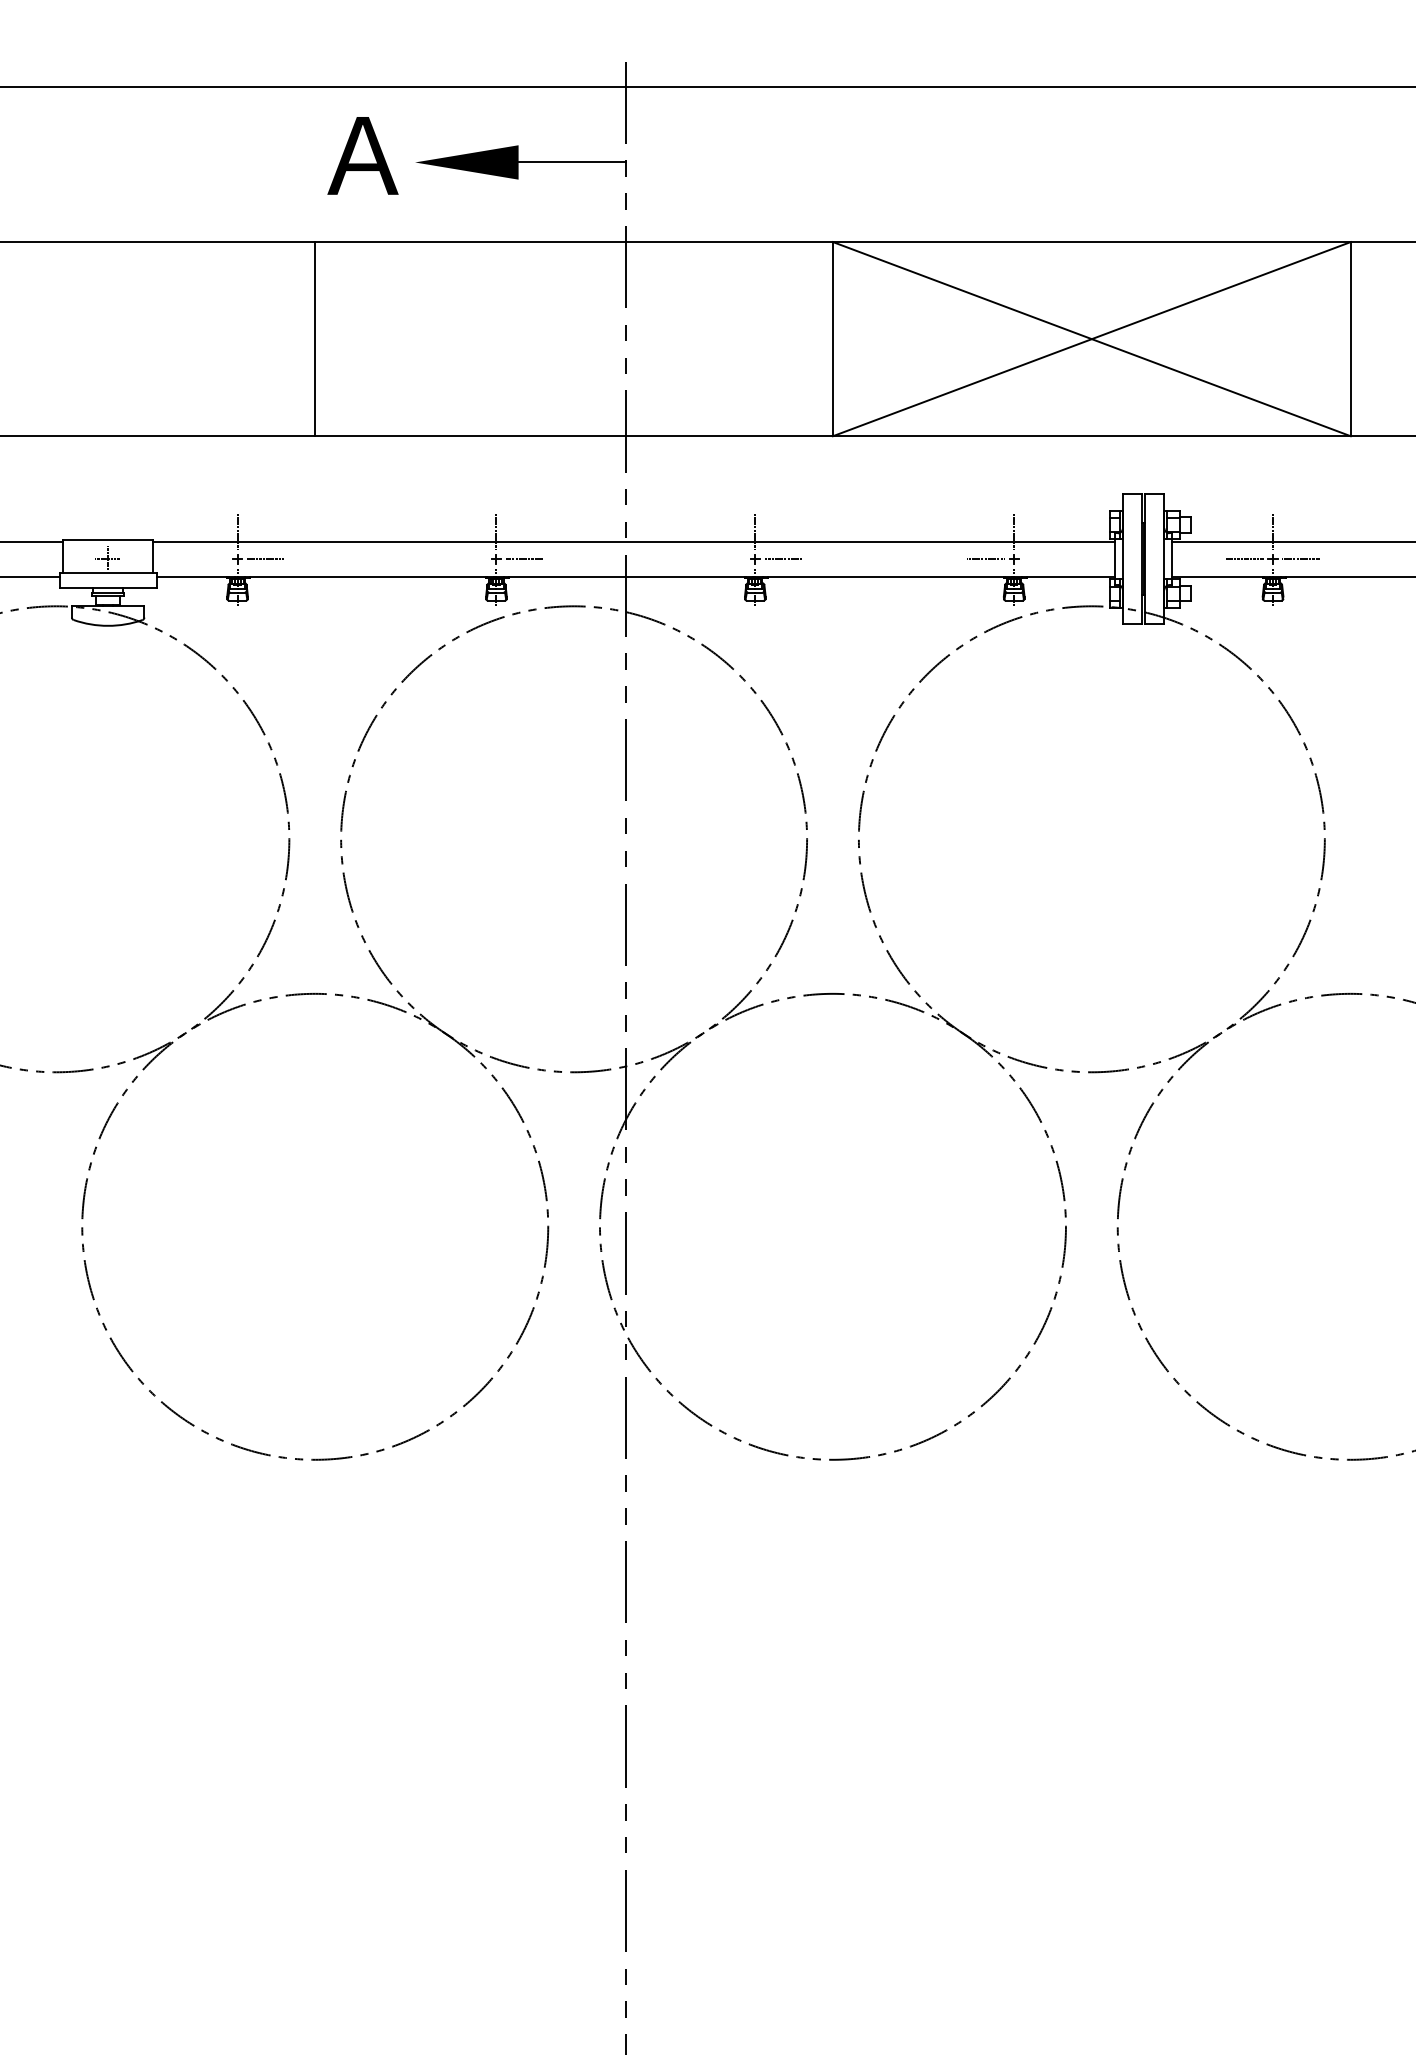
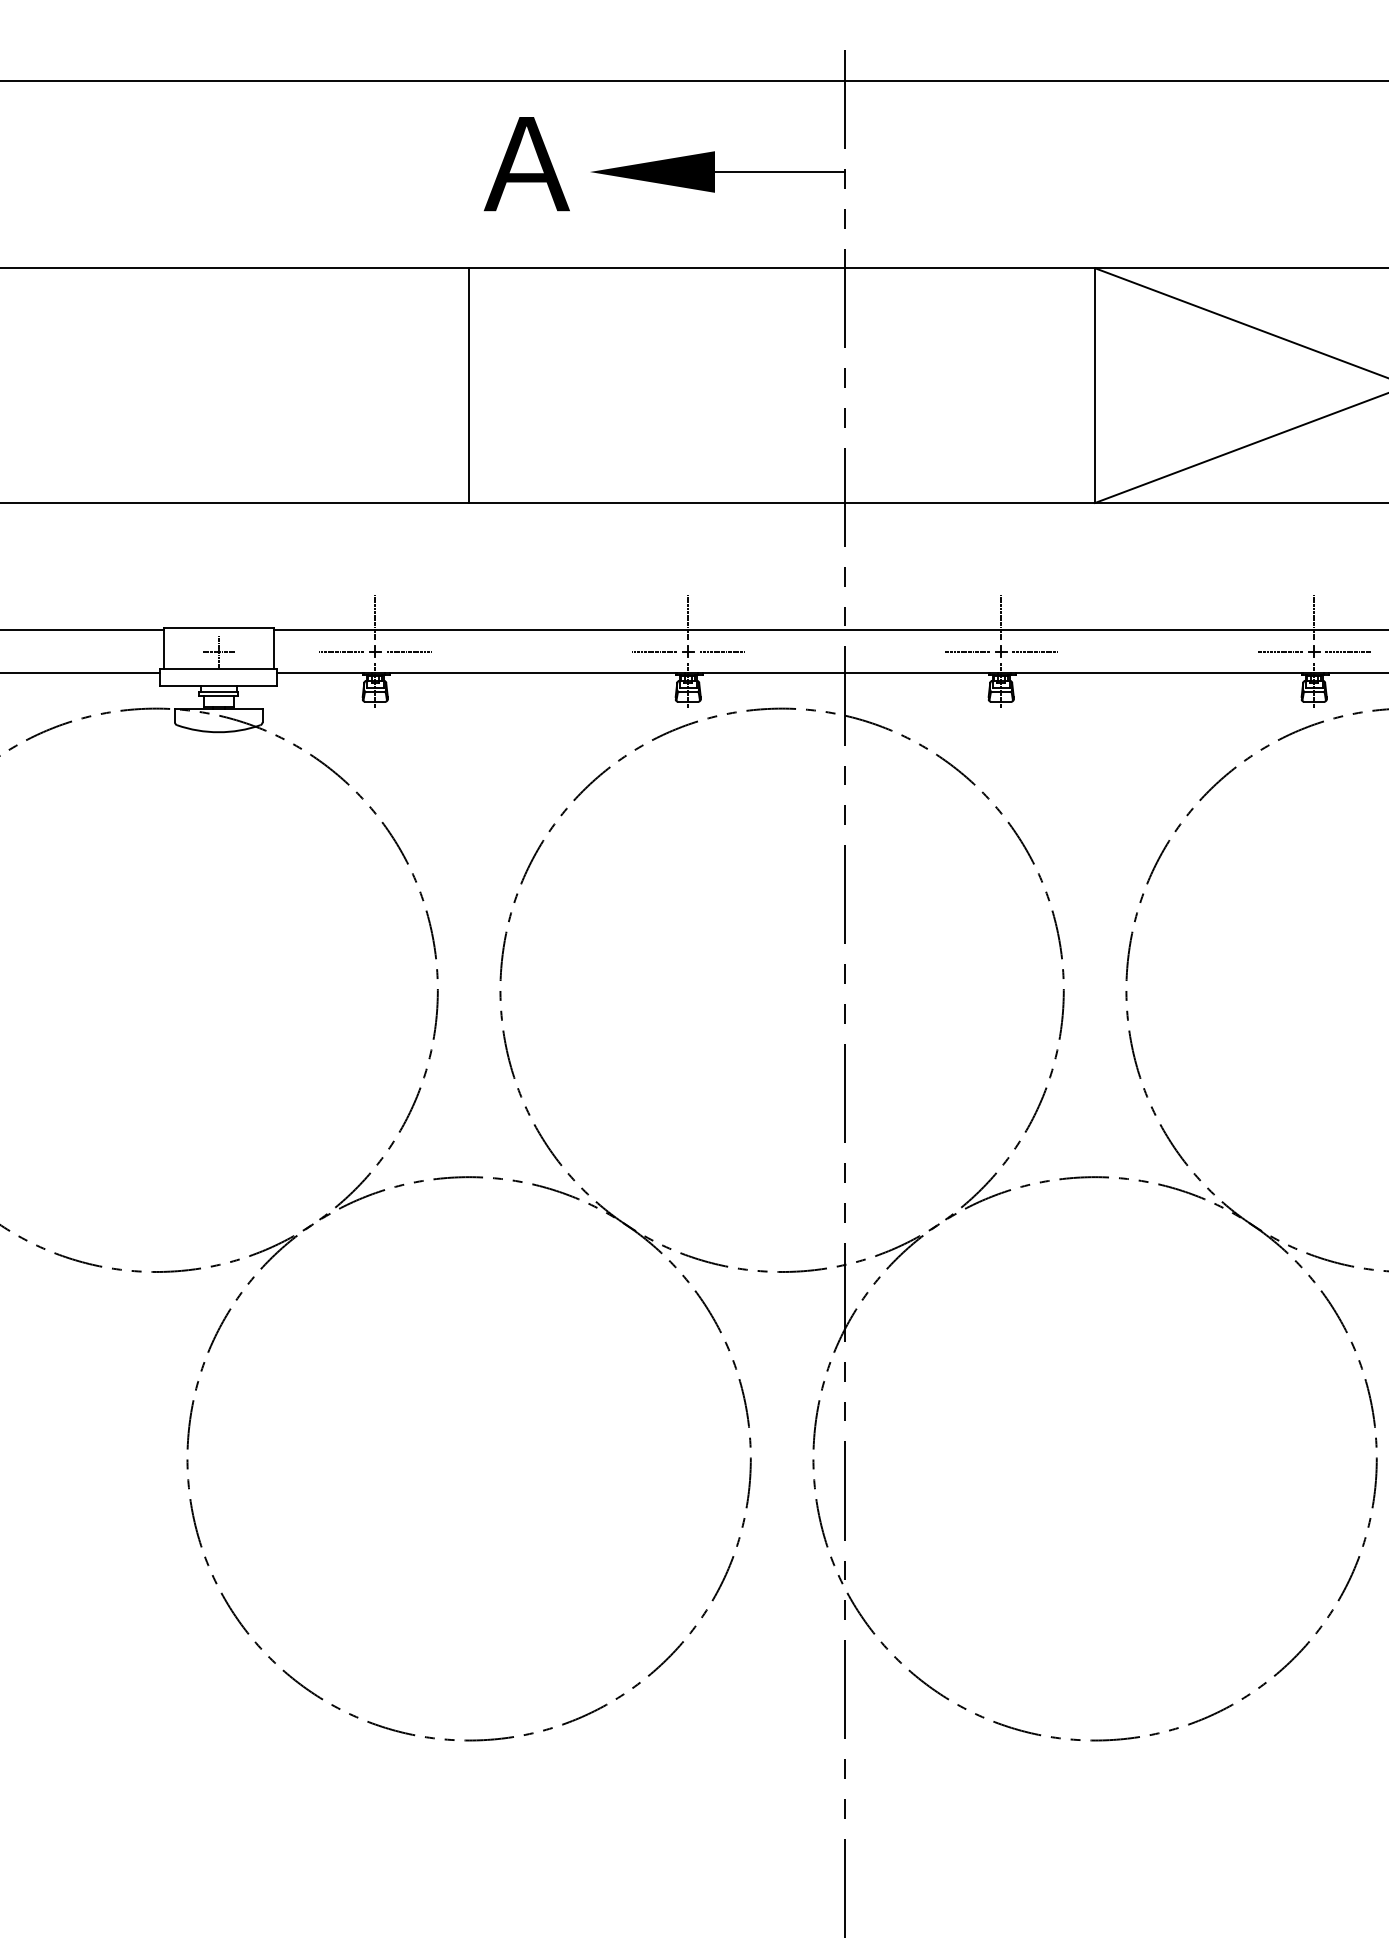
line: (209, 559) -> (341, 652), added
line: (468, 559) -> (654, 652), added
line: (727, 559) -> (967, 652), added
line: (1042, 559) -> (1348, 652), added

